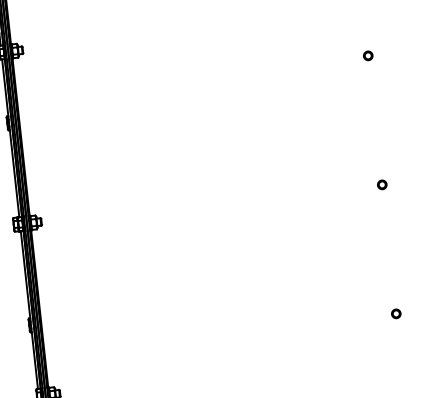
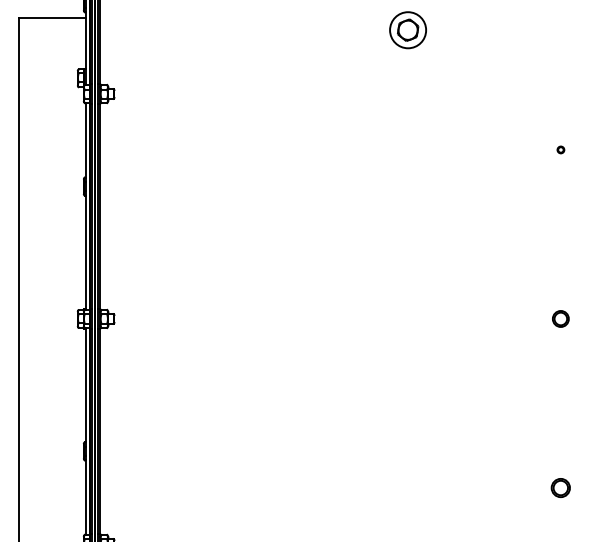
circle: (367, 55) -> (560, 149), size x0.6
circle: (381, 184) -> (560, 318), size x1.4
circle: (395, 313) -> (560, 487), size x1.6

